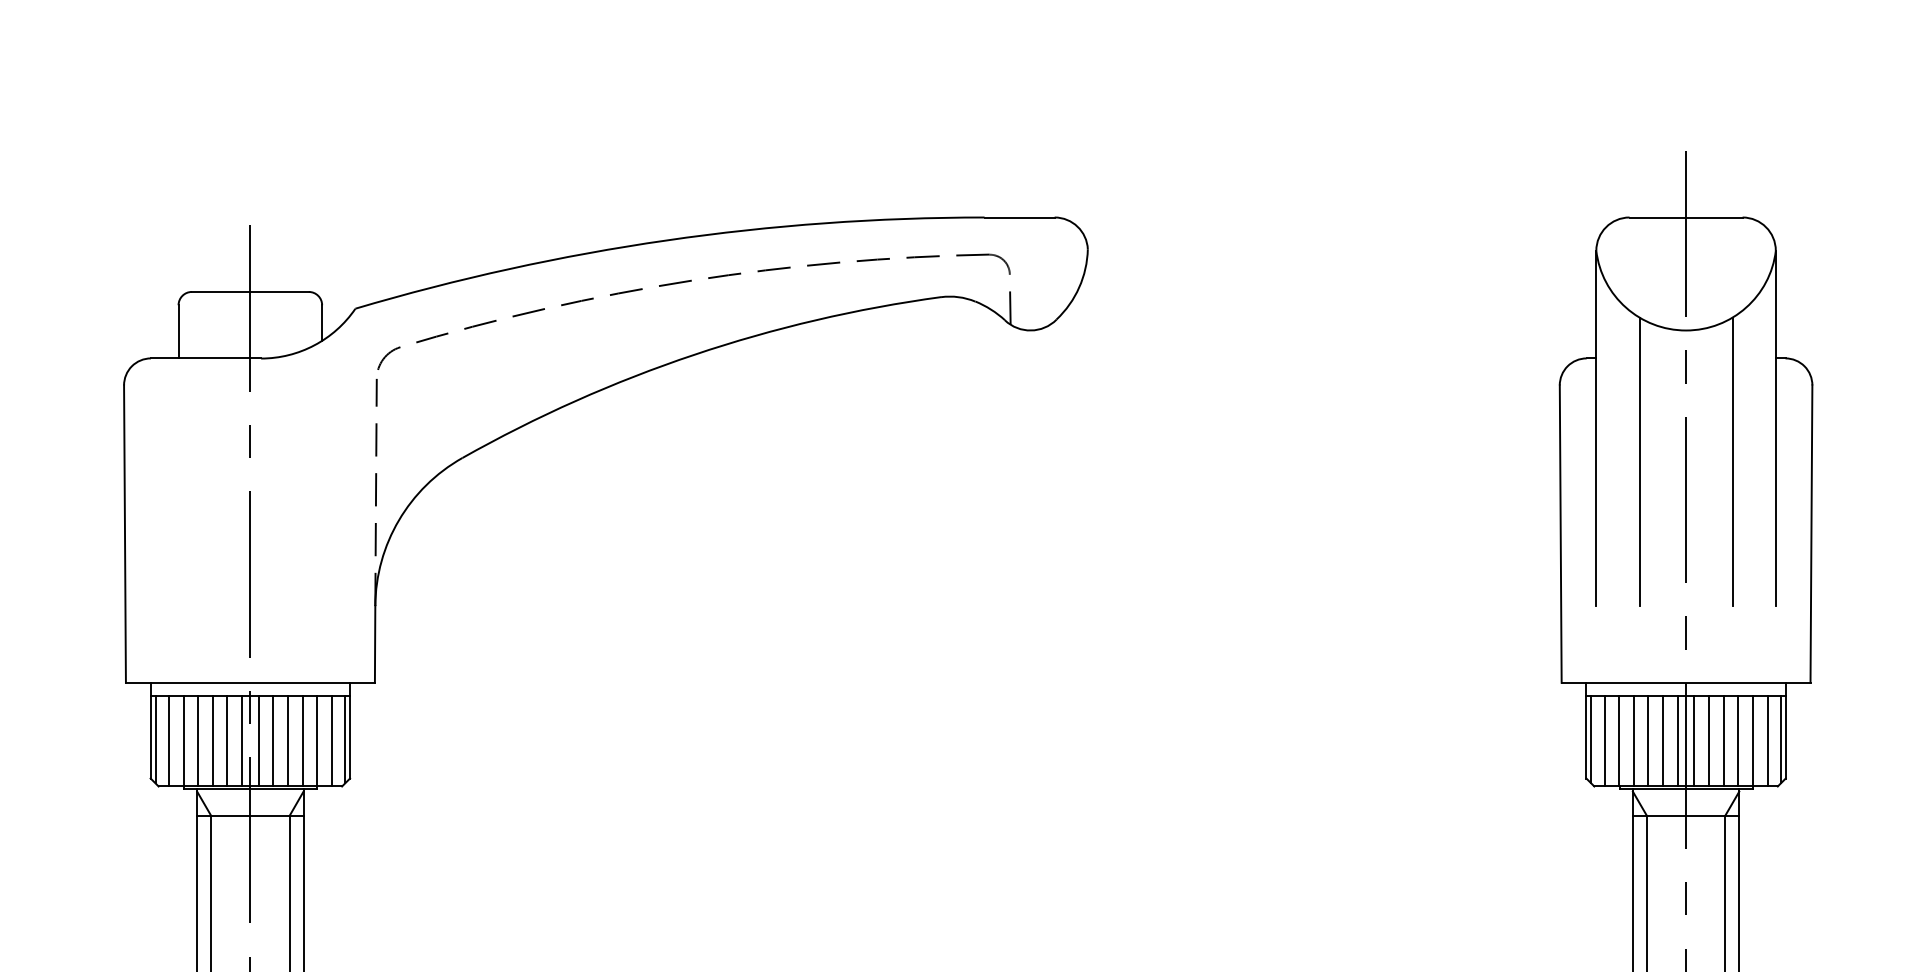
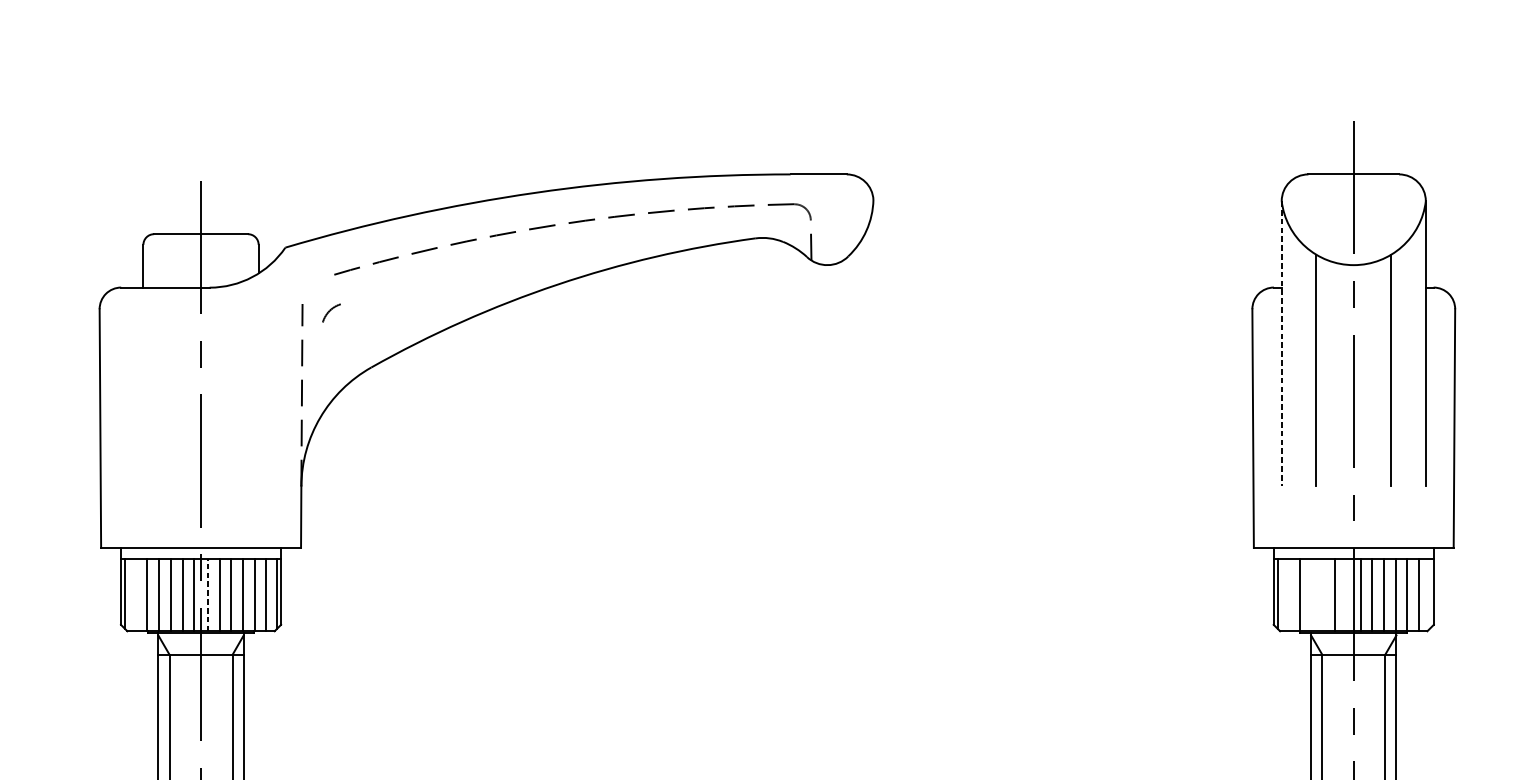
arc: (387, 355) -> (330, 310), moved
line: (1596, 428) -> (1281, 343), solid -> dashed
line: (1780, 739) -> (1429, 593), removed
line: (258, 740) -> (207, 594), solid -> dashed
line: (168, 741) -> (135, 595), removed
line: (1604, 741) -> (1288, 595), removed
line: (1633, 741) -> (1311, 595), removed
line: (1648, 741) -> (1323, 595), removed
line: (1677, 741) -> (1346, 595), removed

